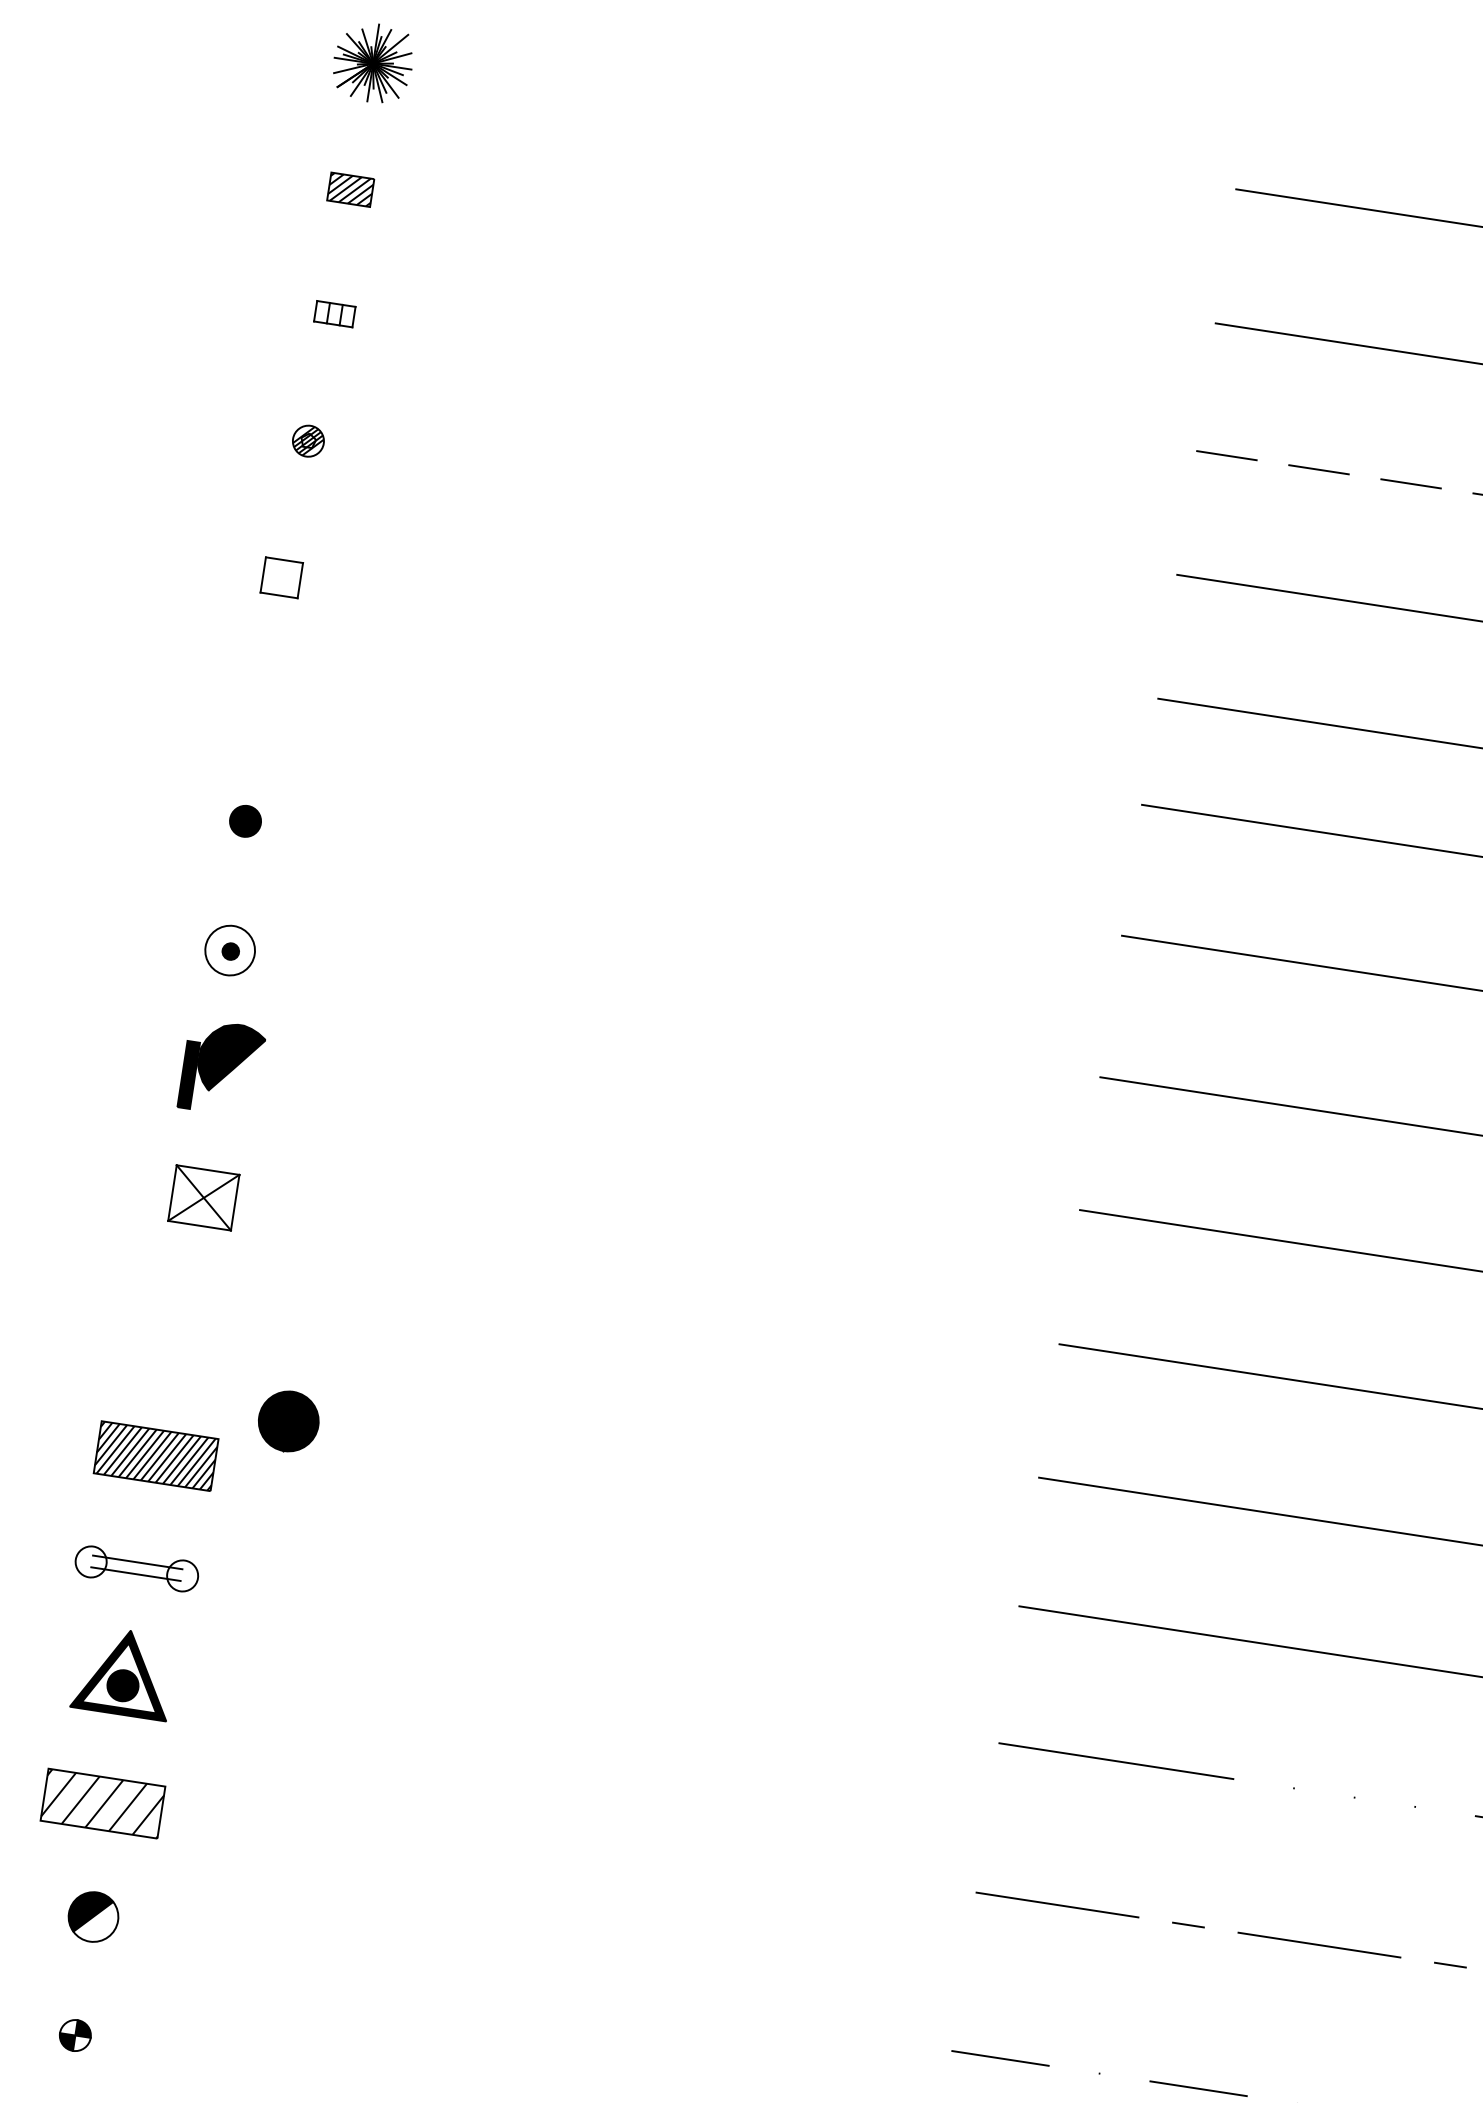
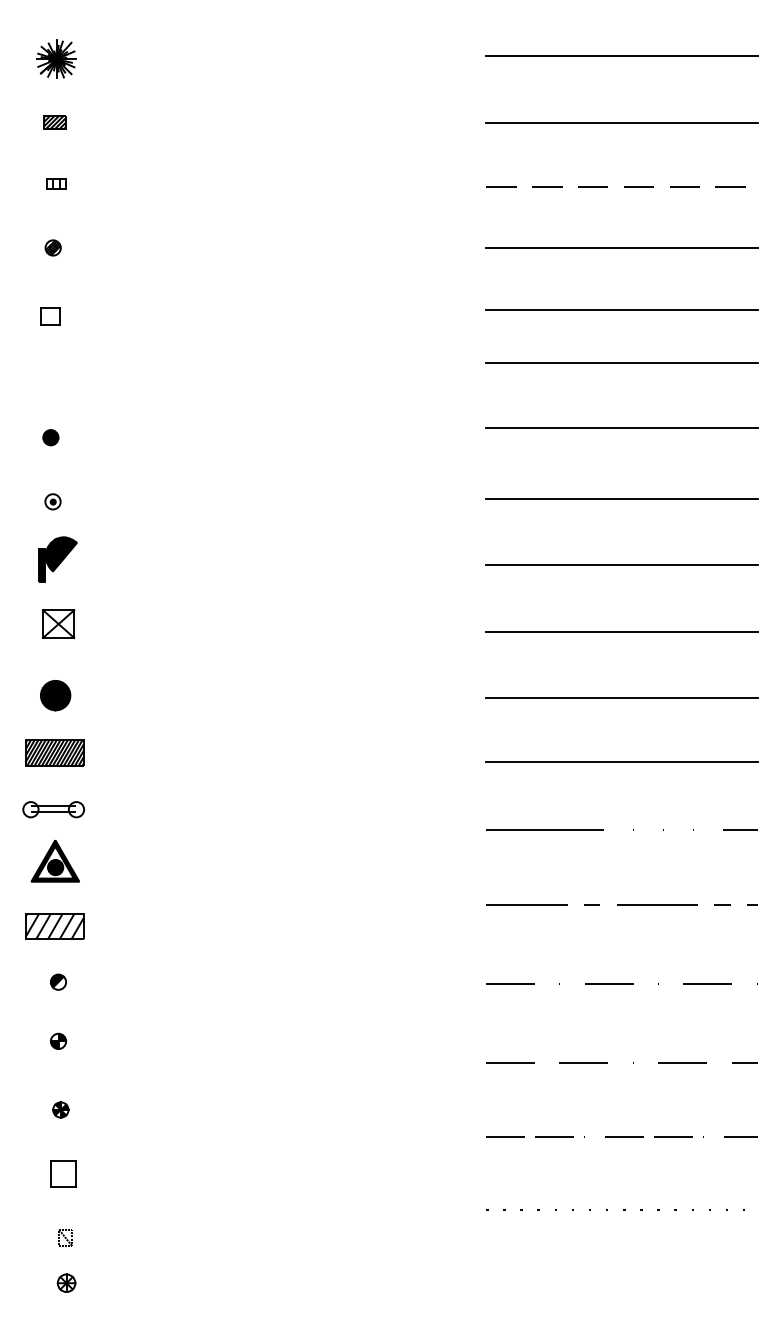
part: (229, 949) -> (52, 501), size x0.62
part: (288, 1421) -> (55, 695), moved
part: (93, 1915) -> (58, 981), size x0.62

